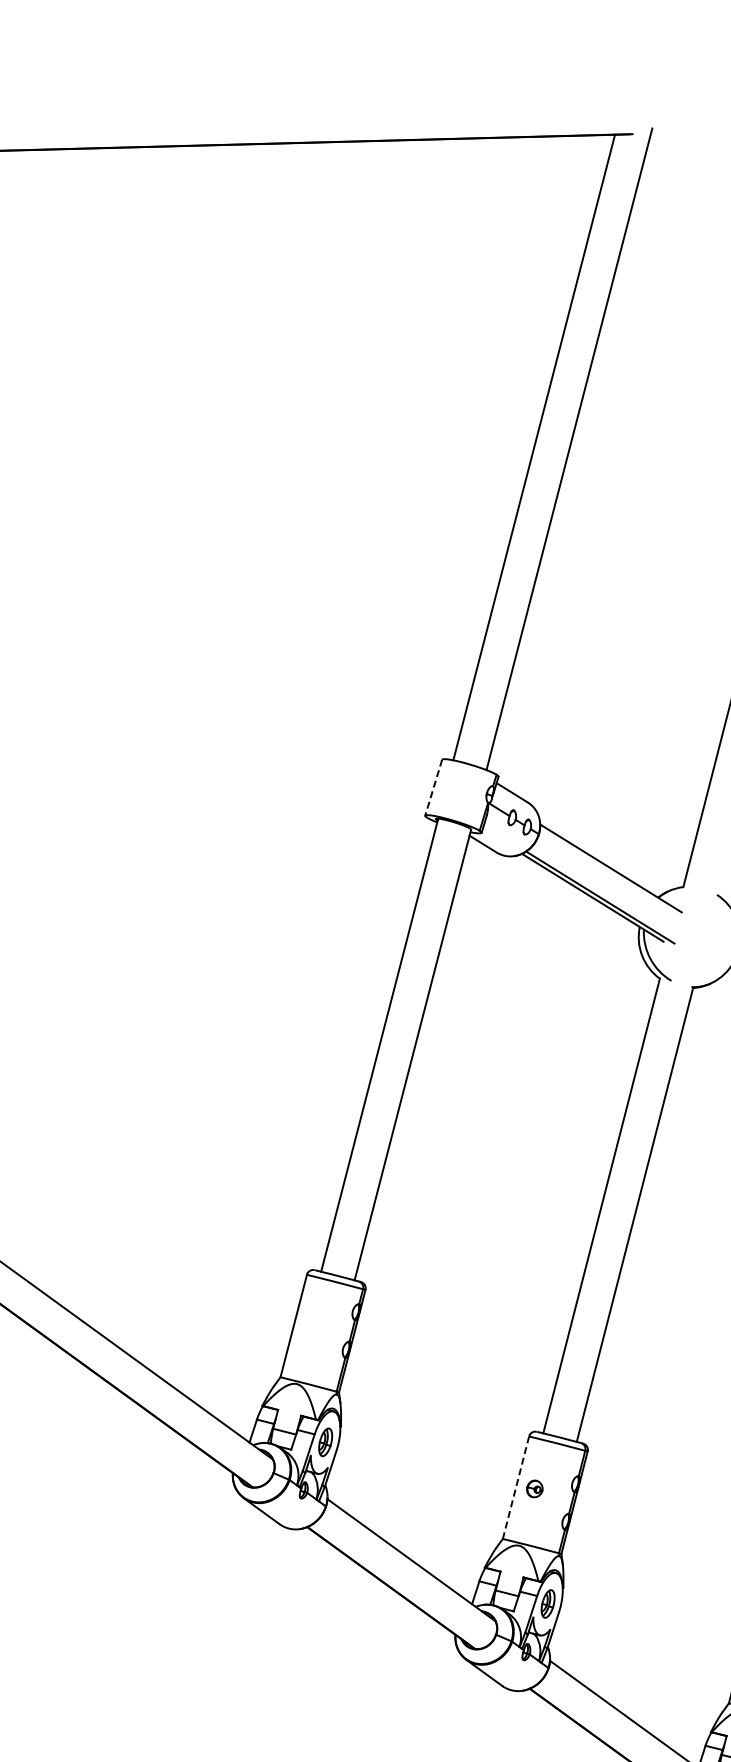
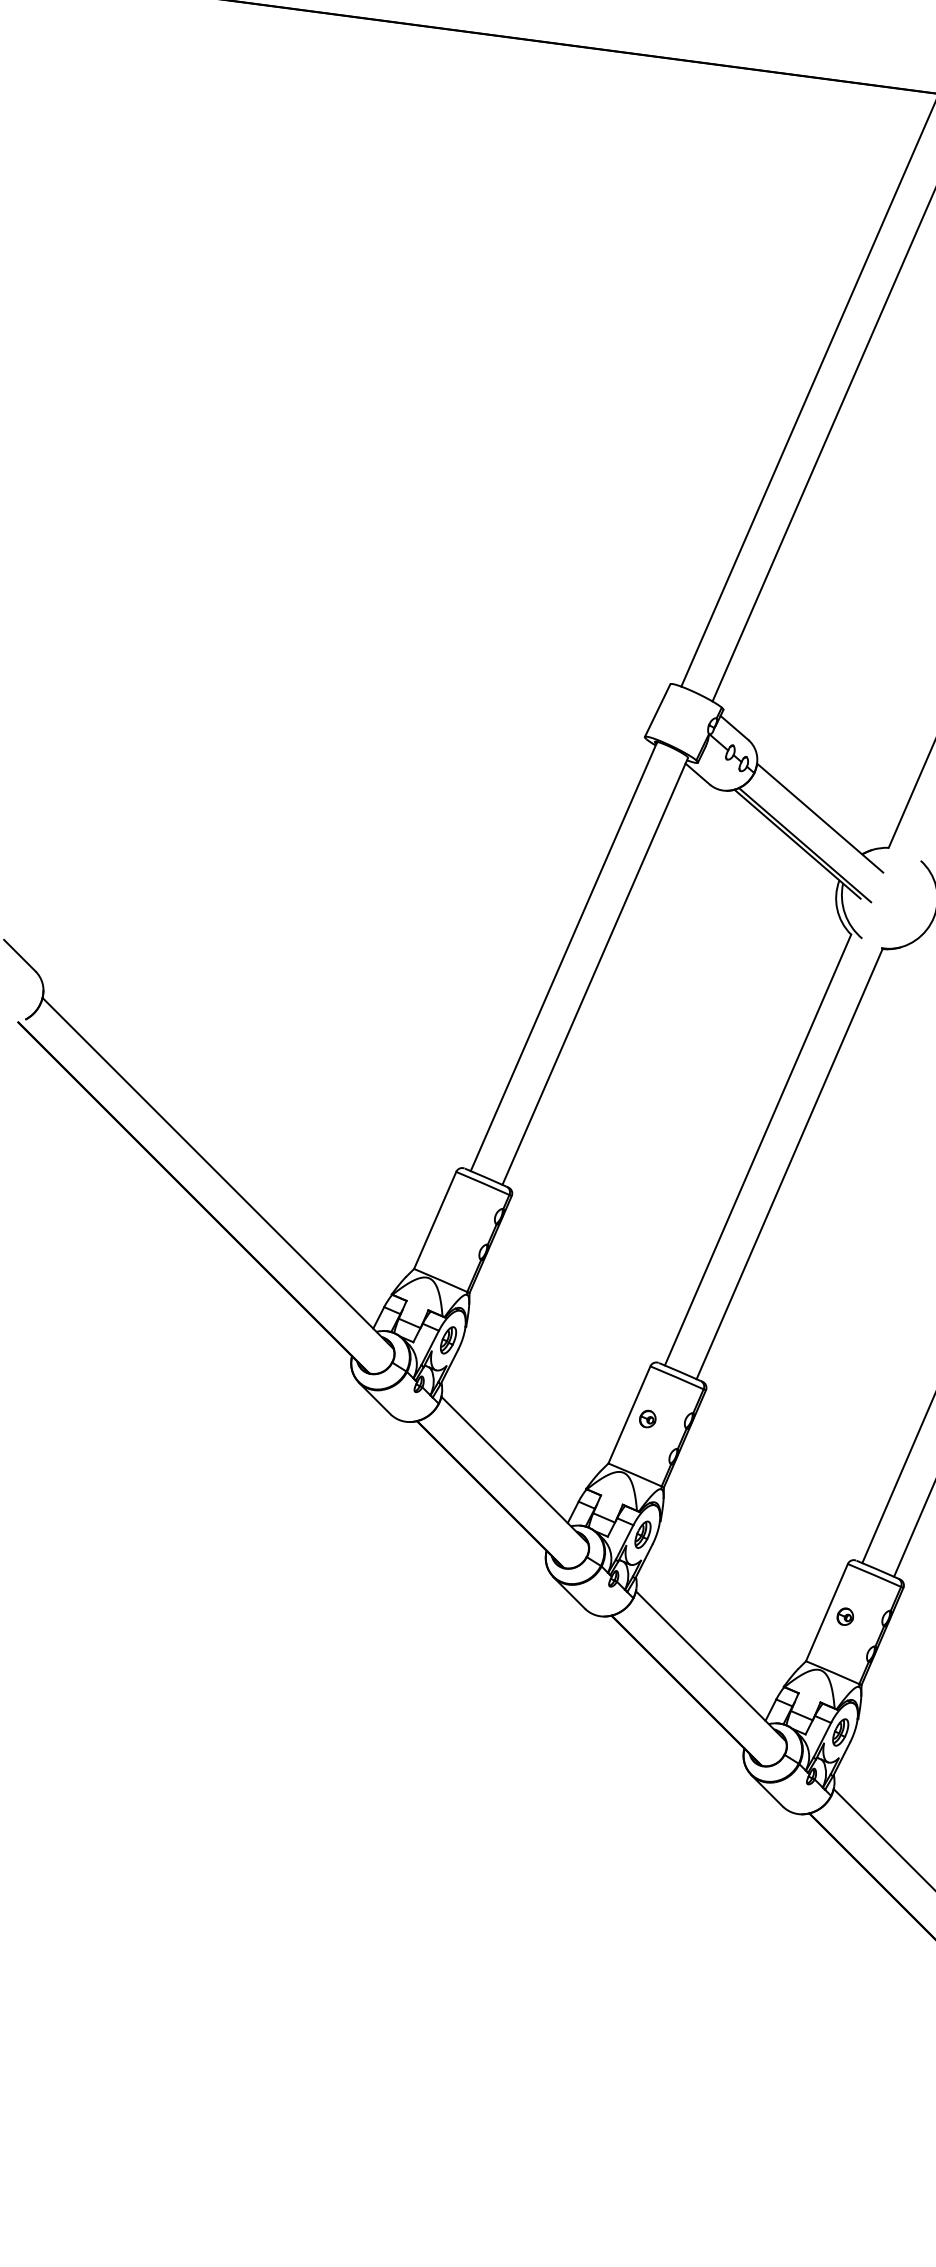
line: (433, 788) -> (657, 711), dashed -> solid
line: (516, 1487) -> (629, 1414), dashed -> solid

